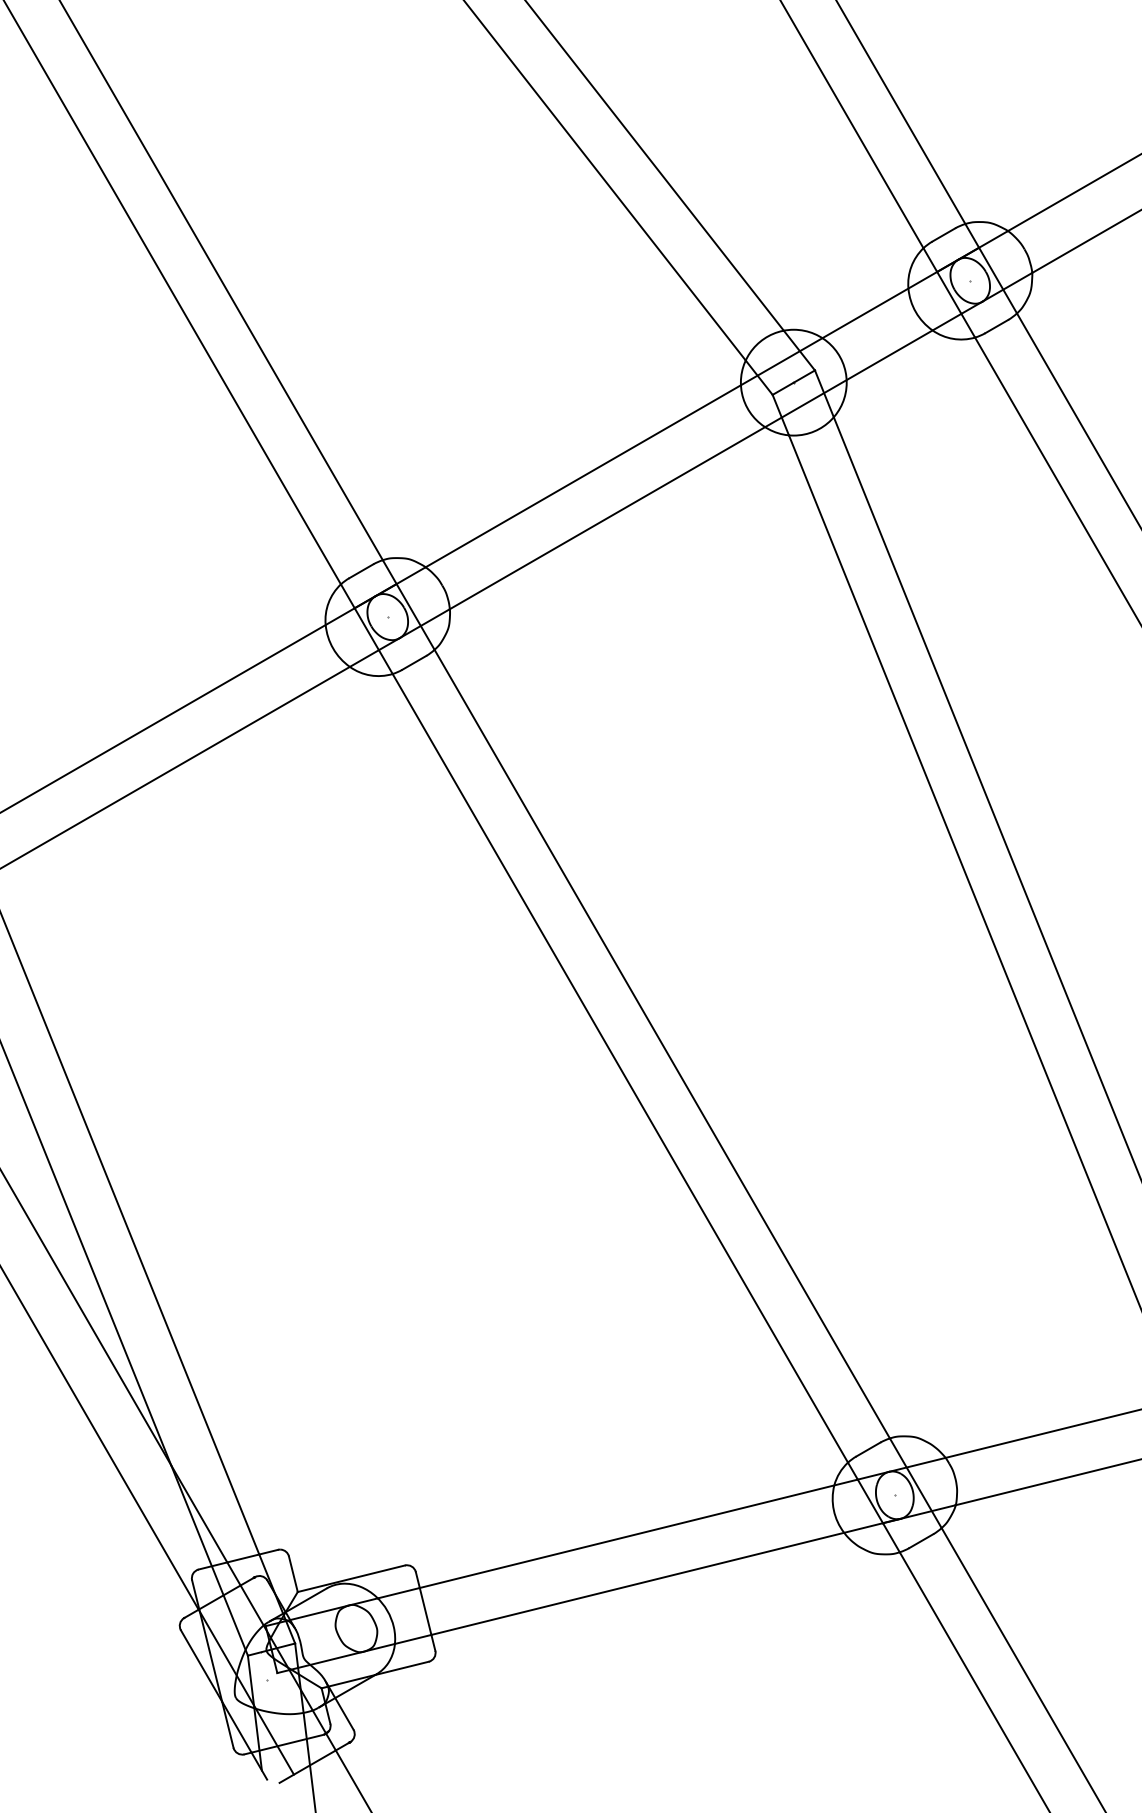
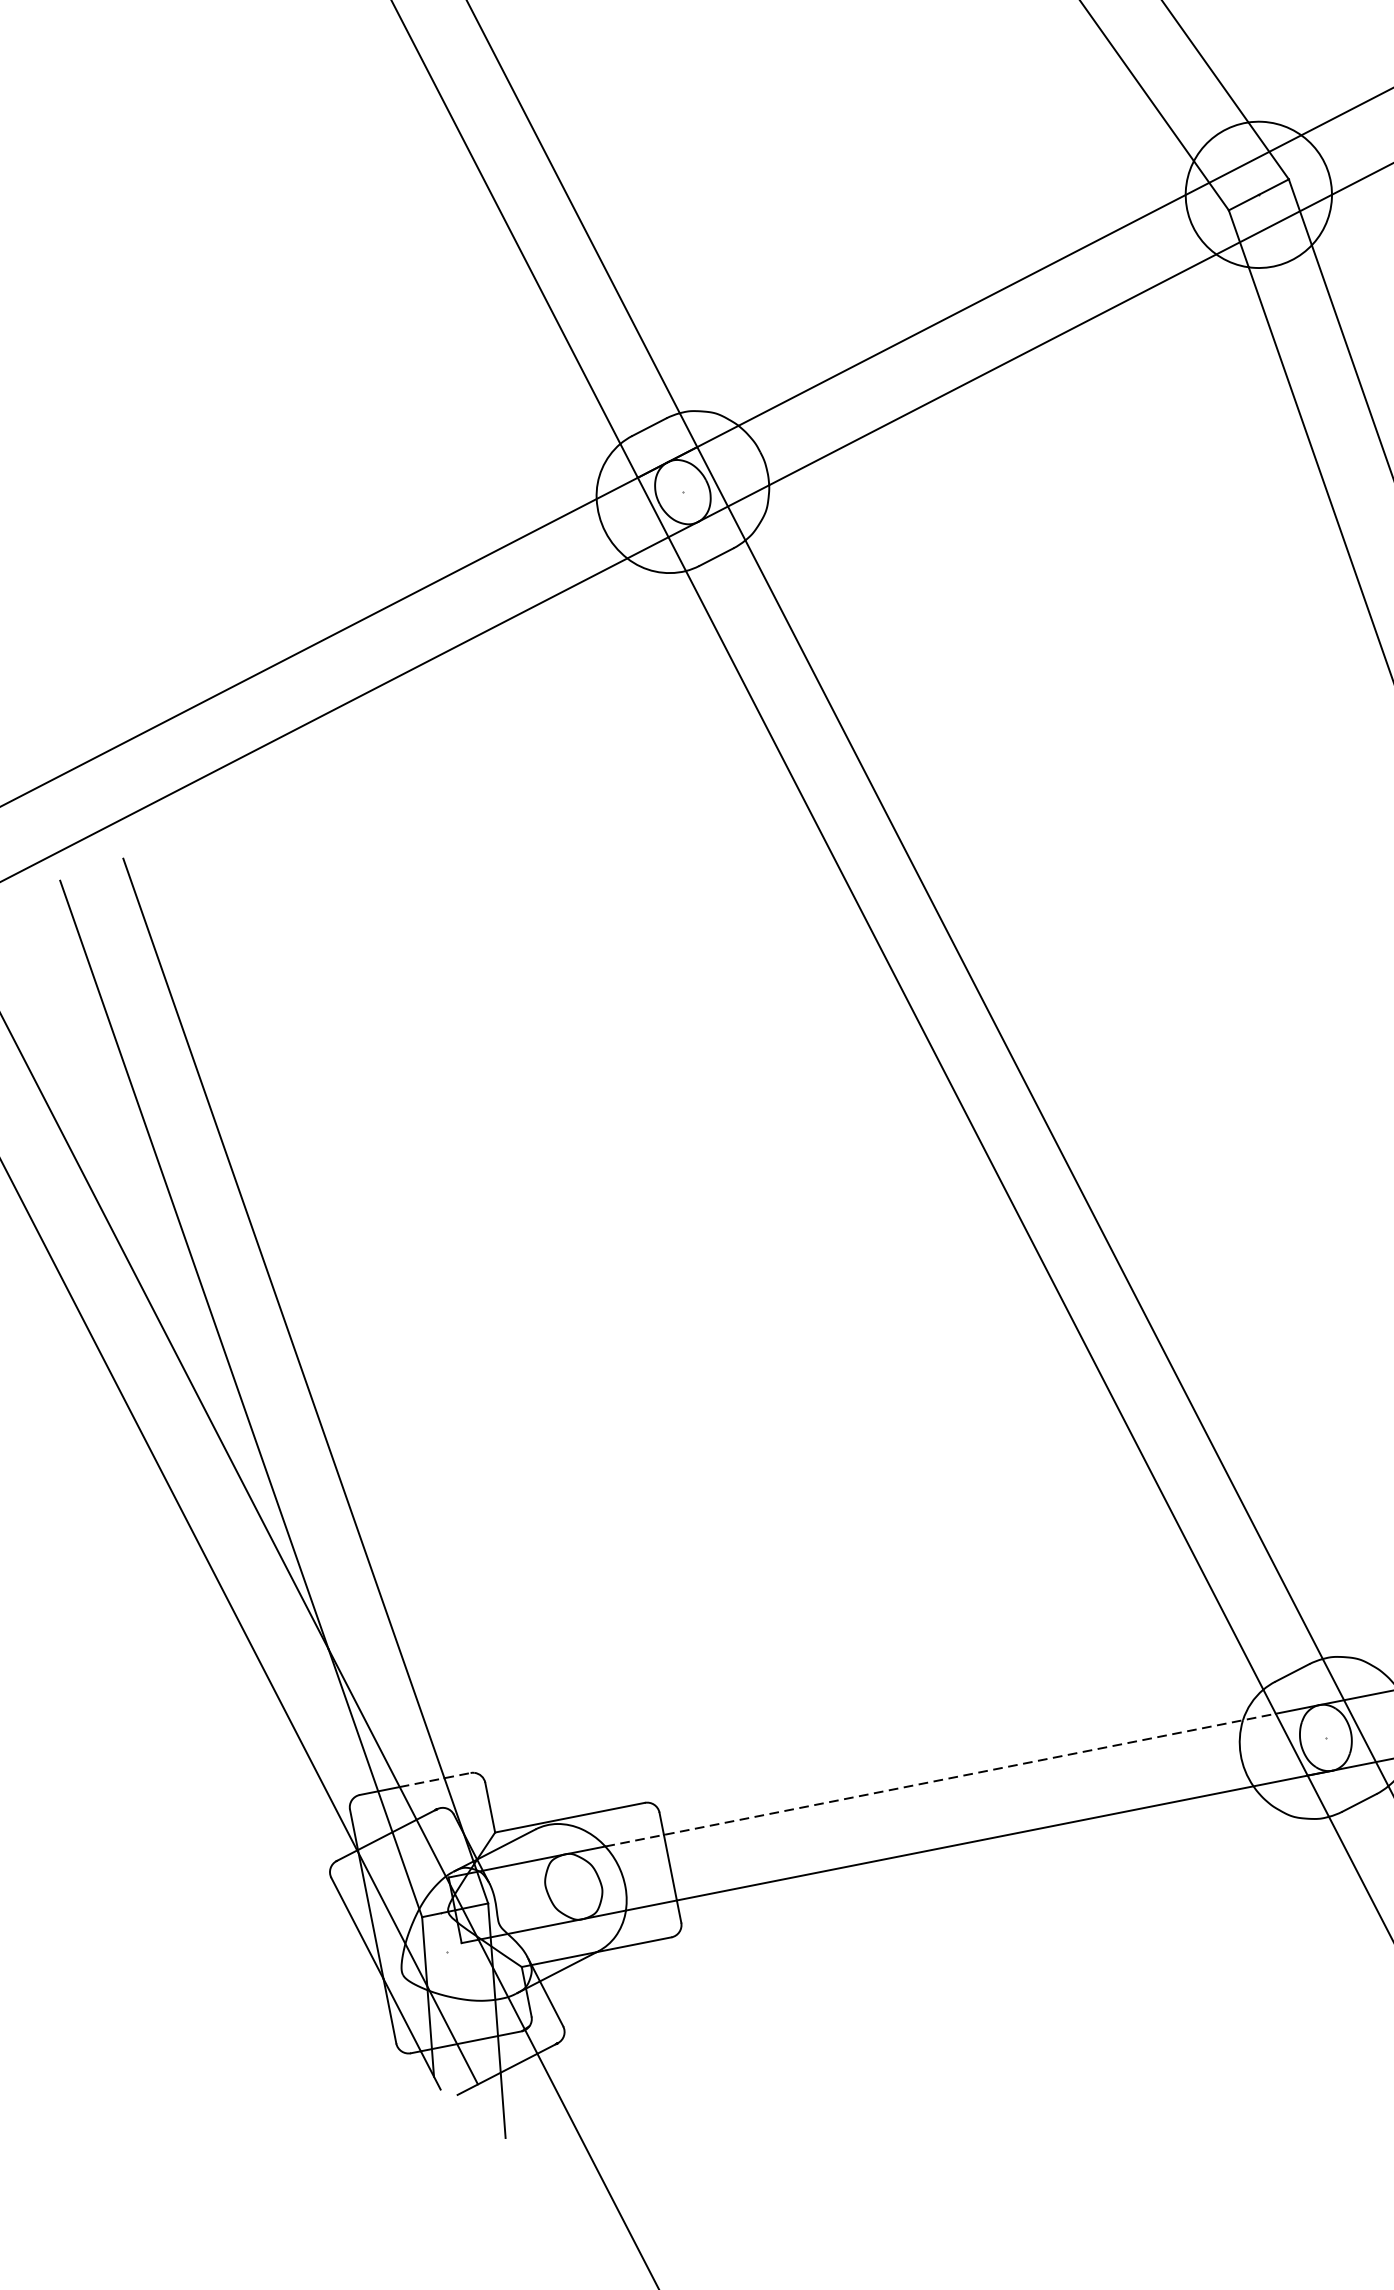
line: (618, 1538) -> (941, 1779), solid -> dashed
line: (253, 1556) -> (436, 1780), solid -> dashed

